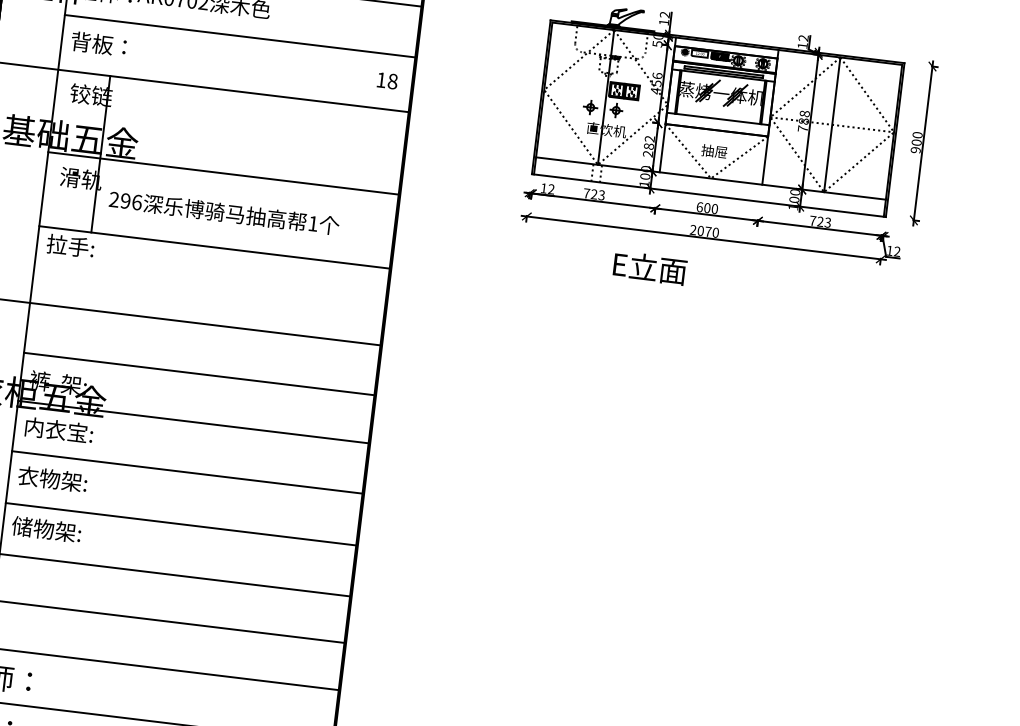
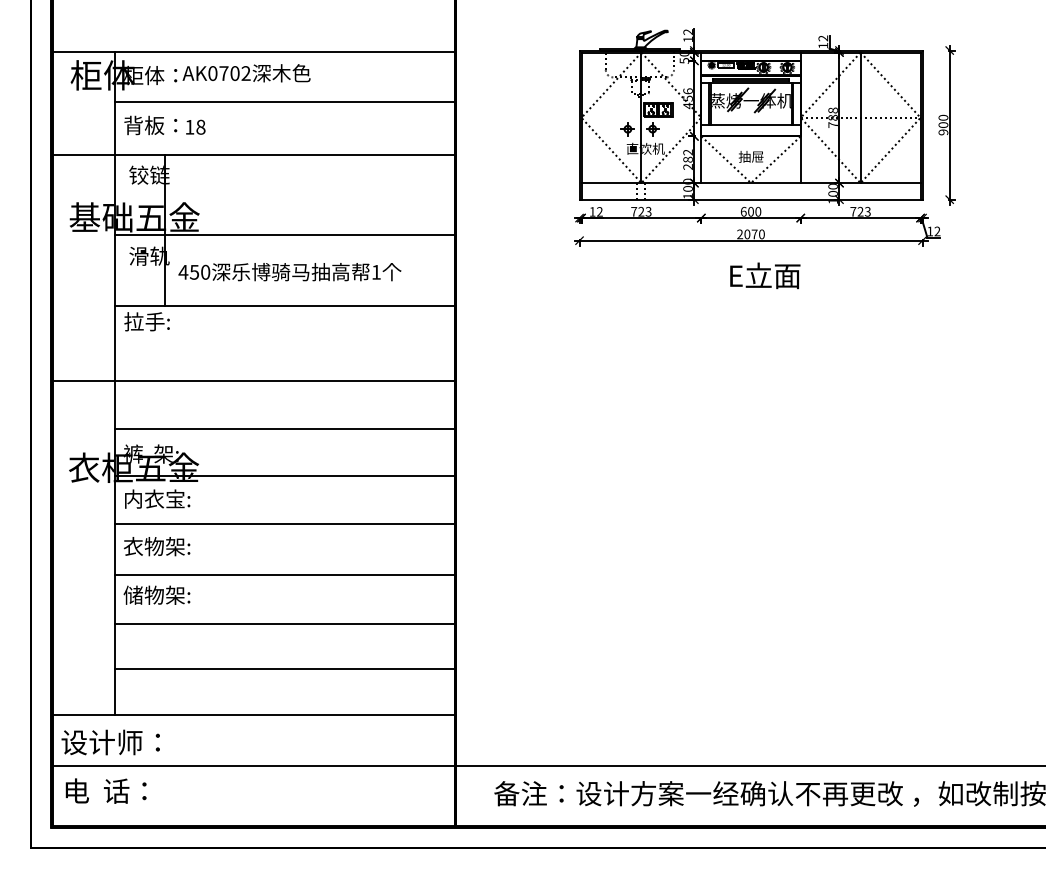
text: (387, 80) -> (195, 126), moved
text: (125, 200) -> (194, 271), 296 -> 450
text: (650, 267) -> (765, 275), moved

